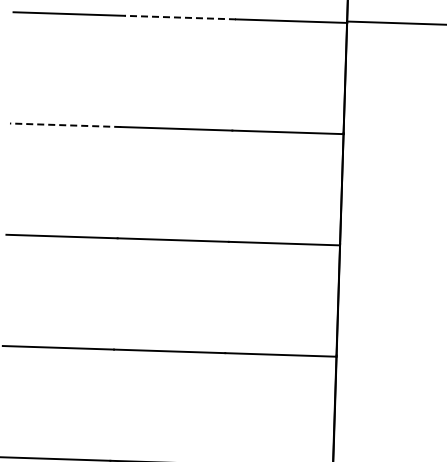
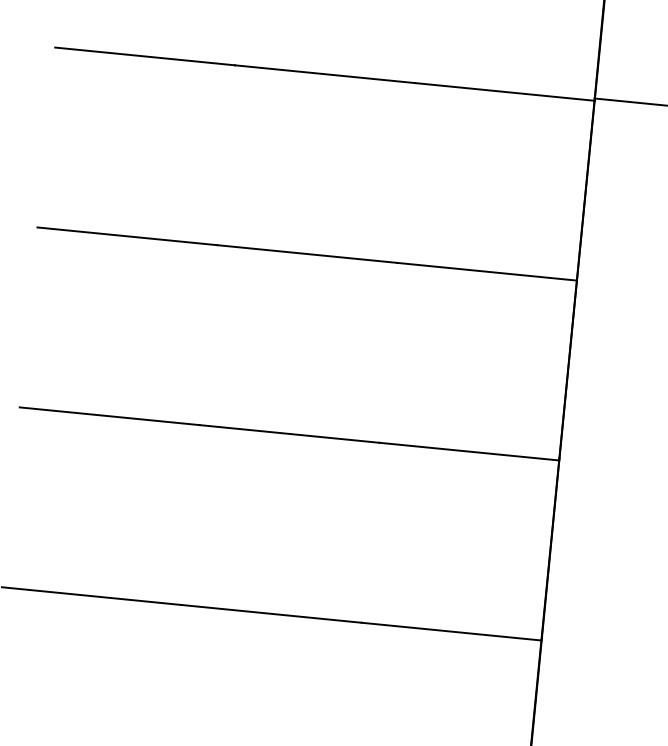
line: (180, 17) -> (325, 74), dashed -> solid
line: (65, 125) -> (127, 236), dashed -> solid

